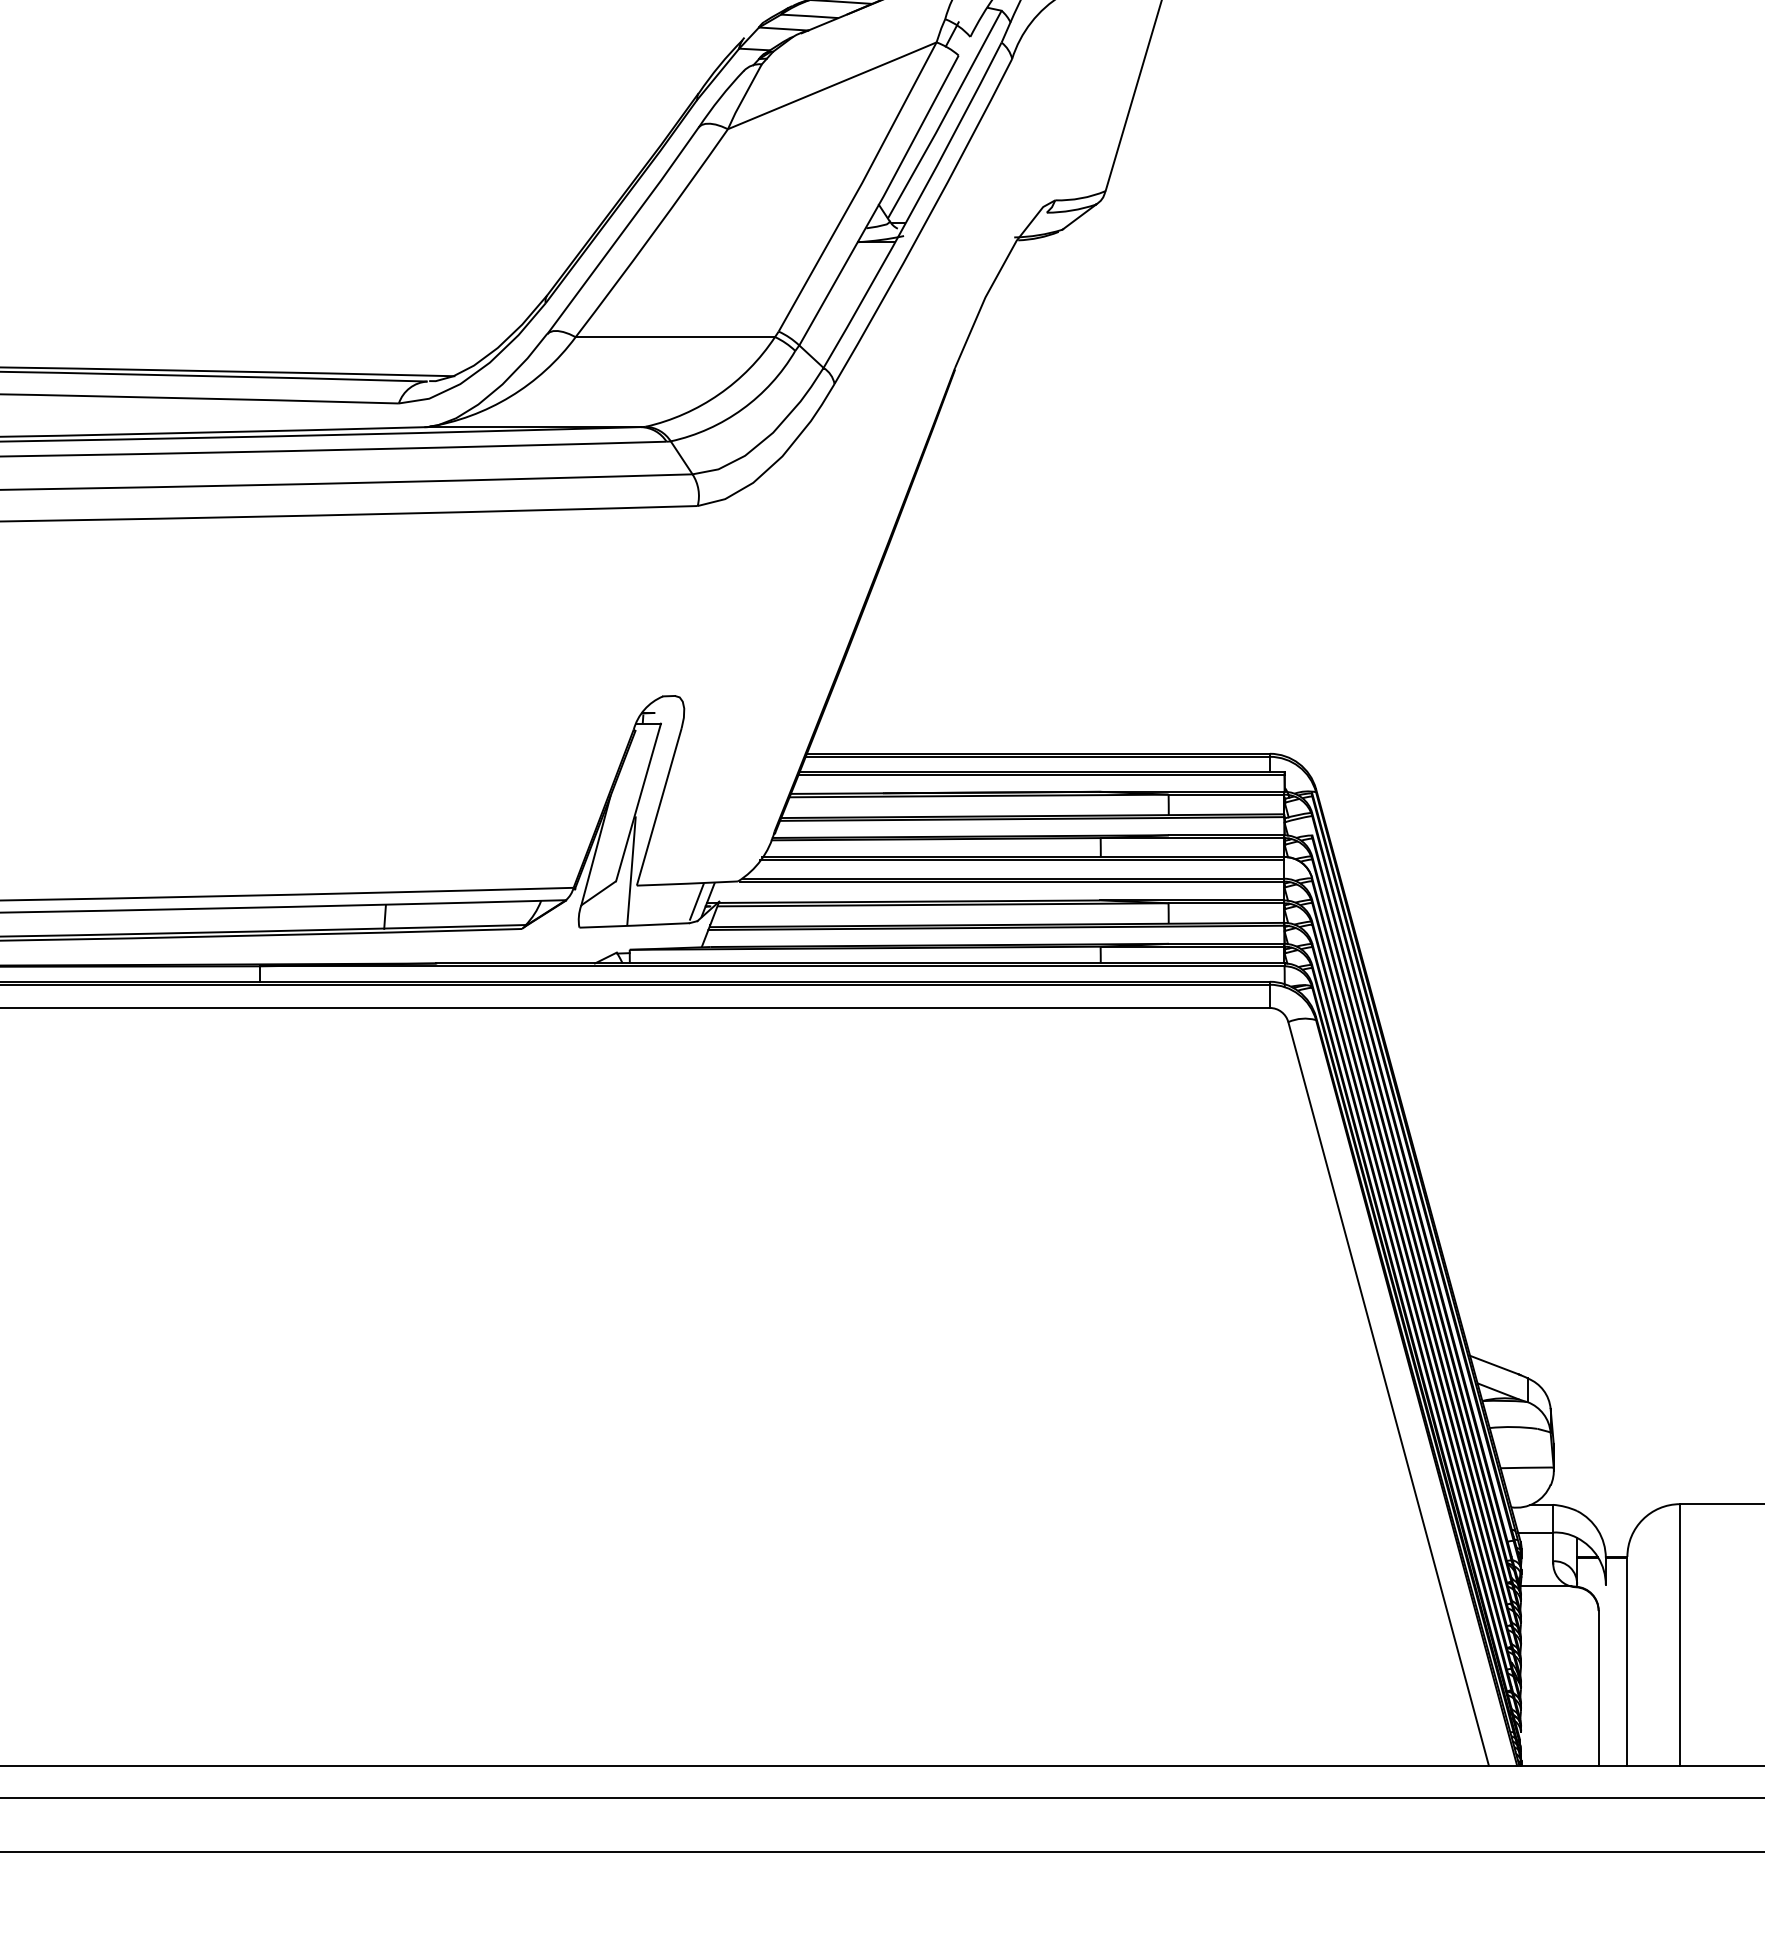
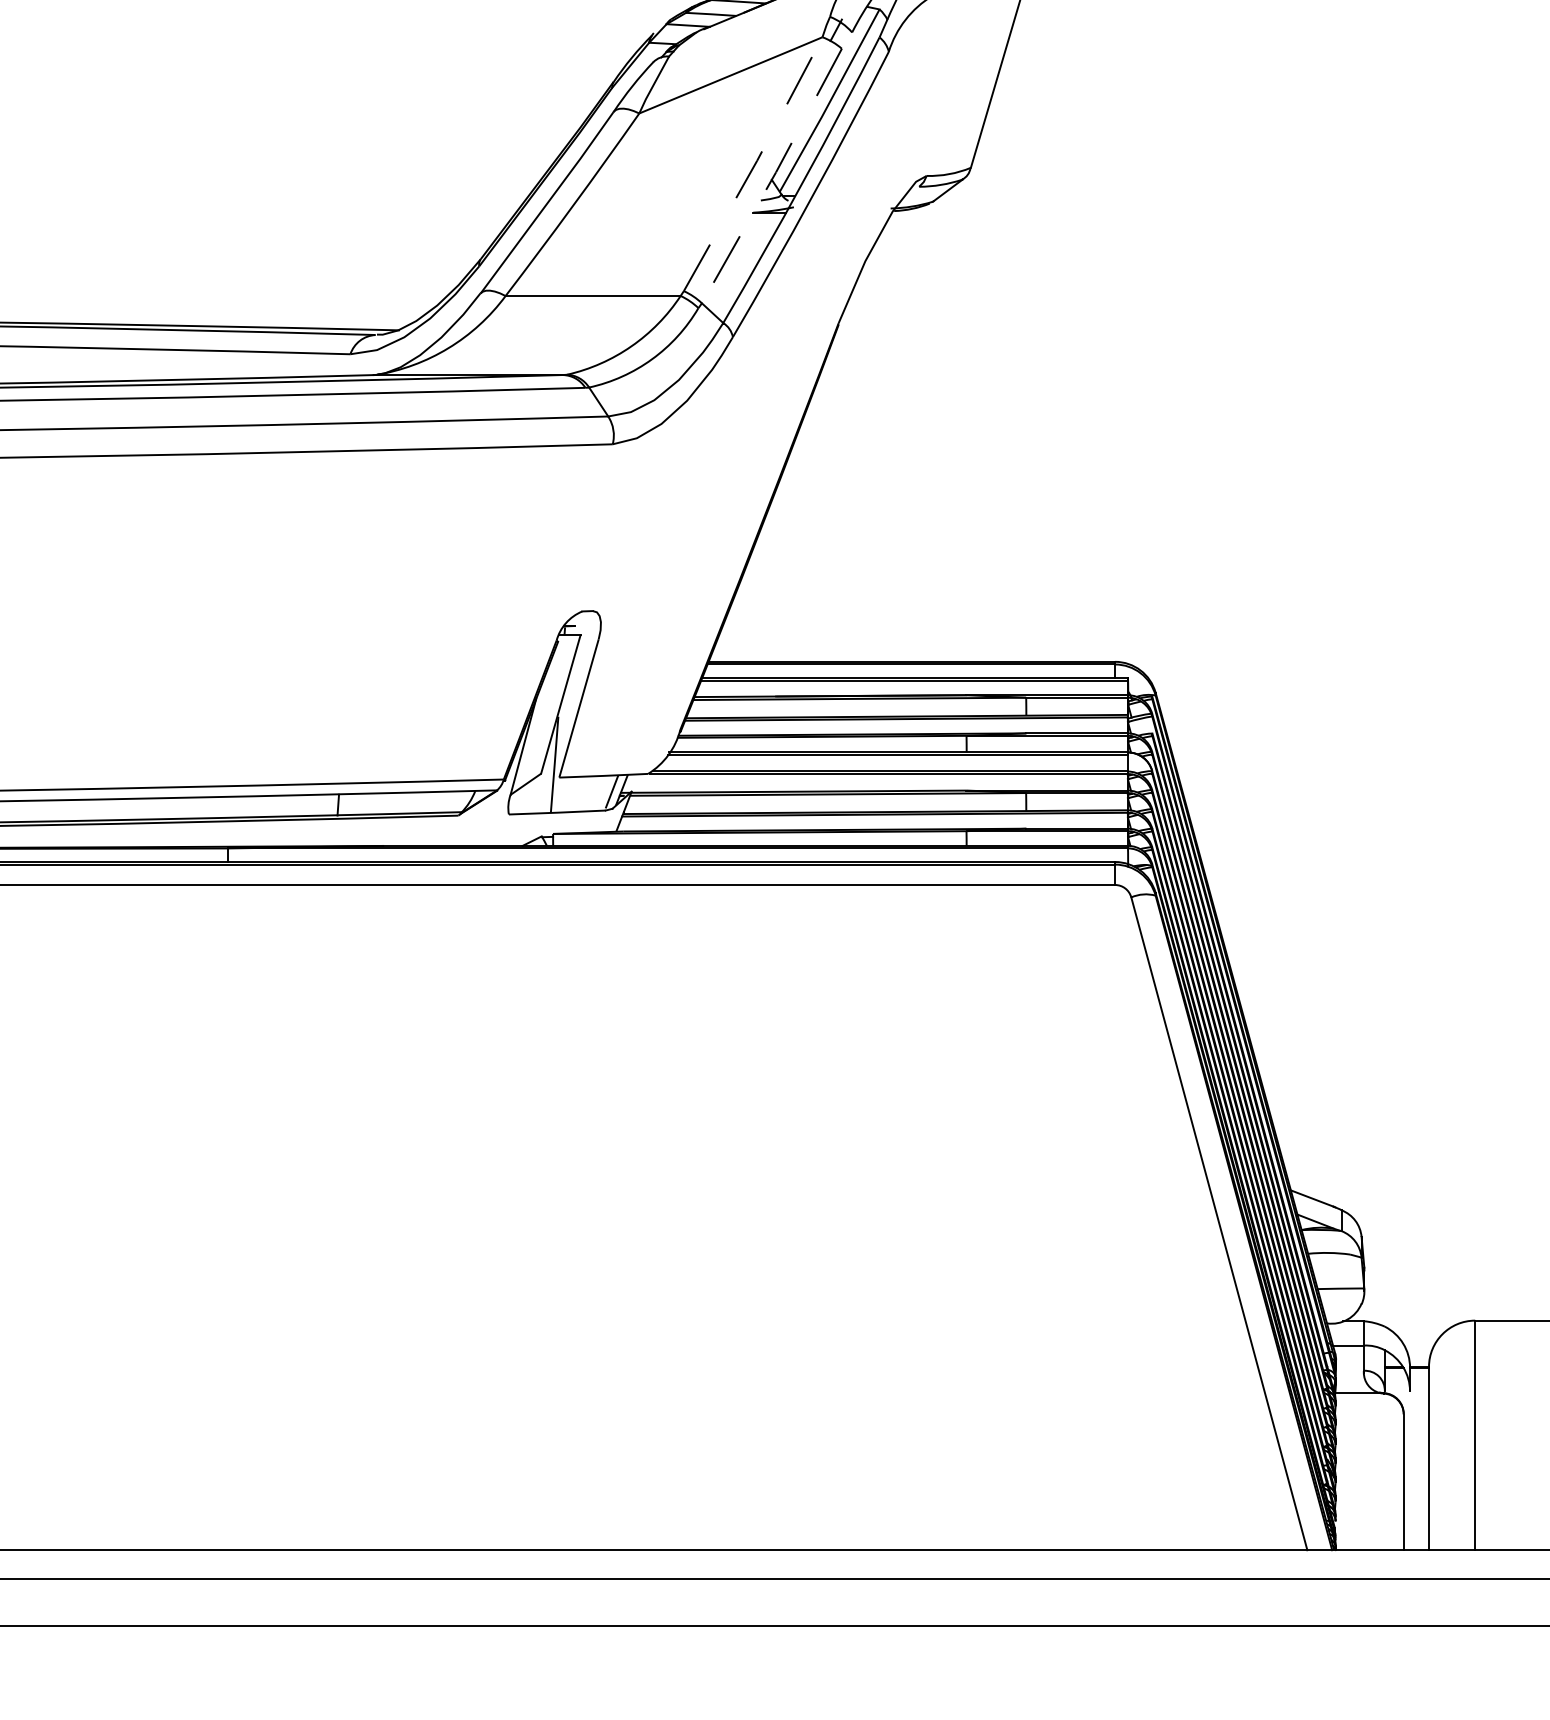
line: (860, 187) -> (755, 164), solid -> dashed
line: (880, 200) -> (773, 176), solid -> dashed

